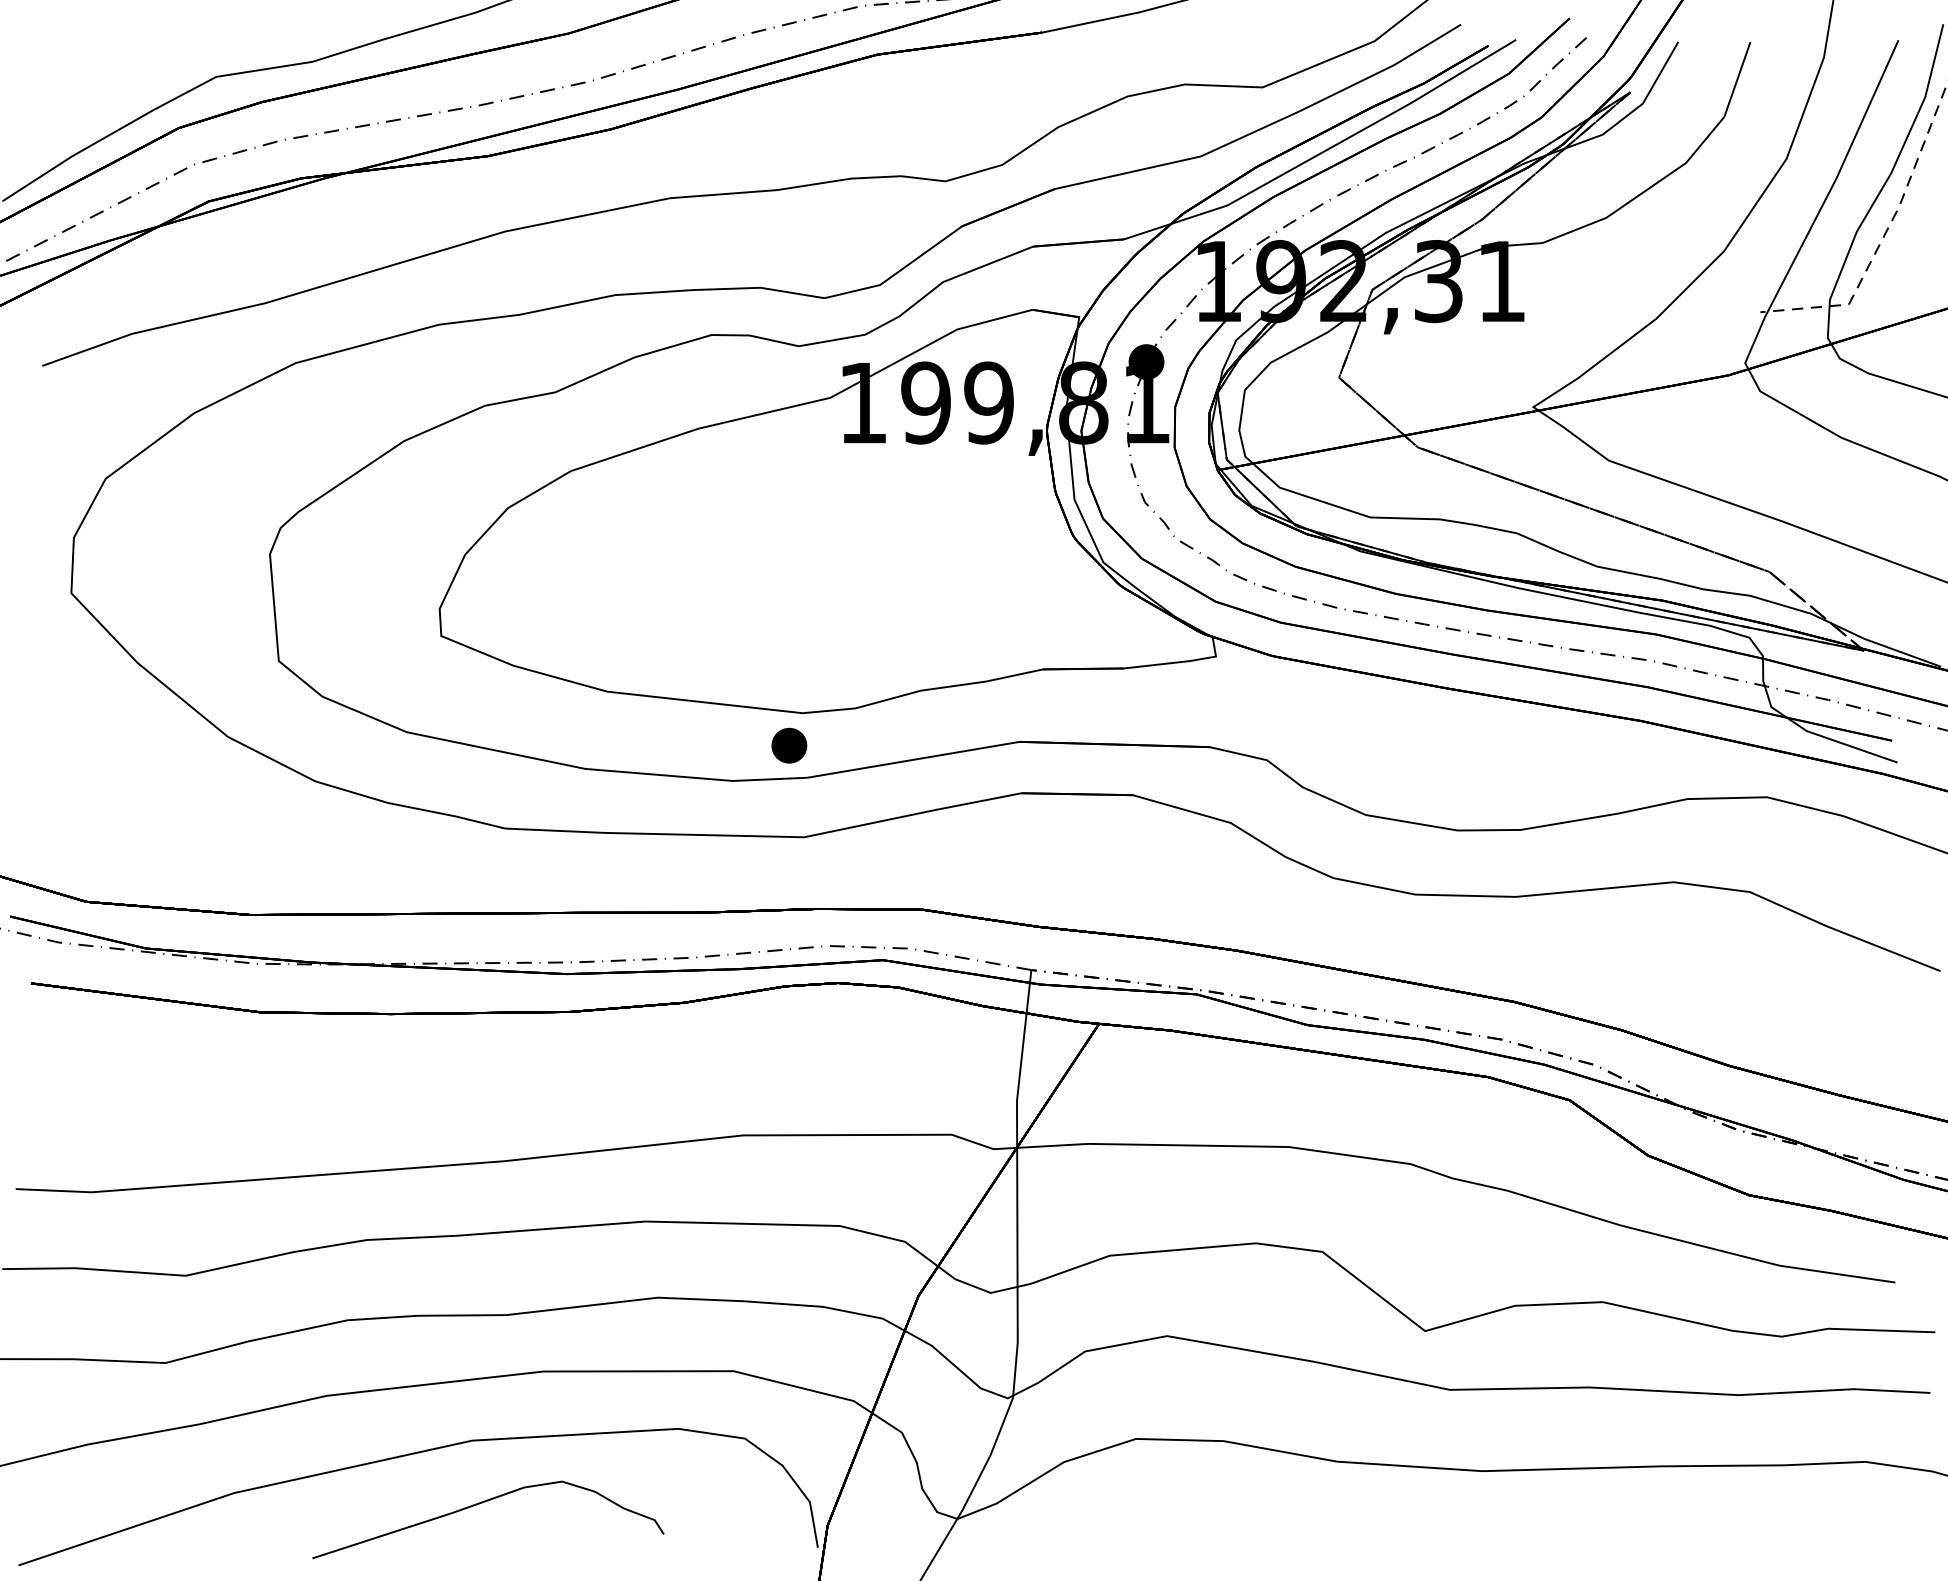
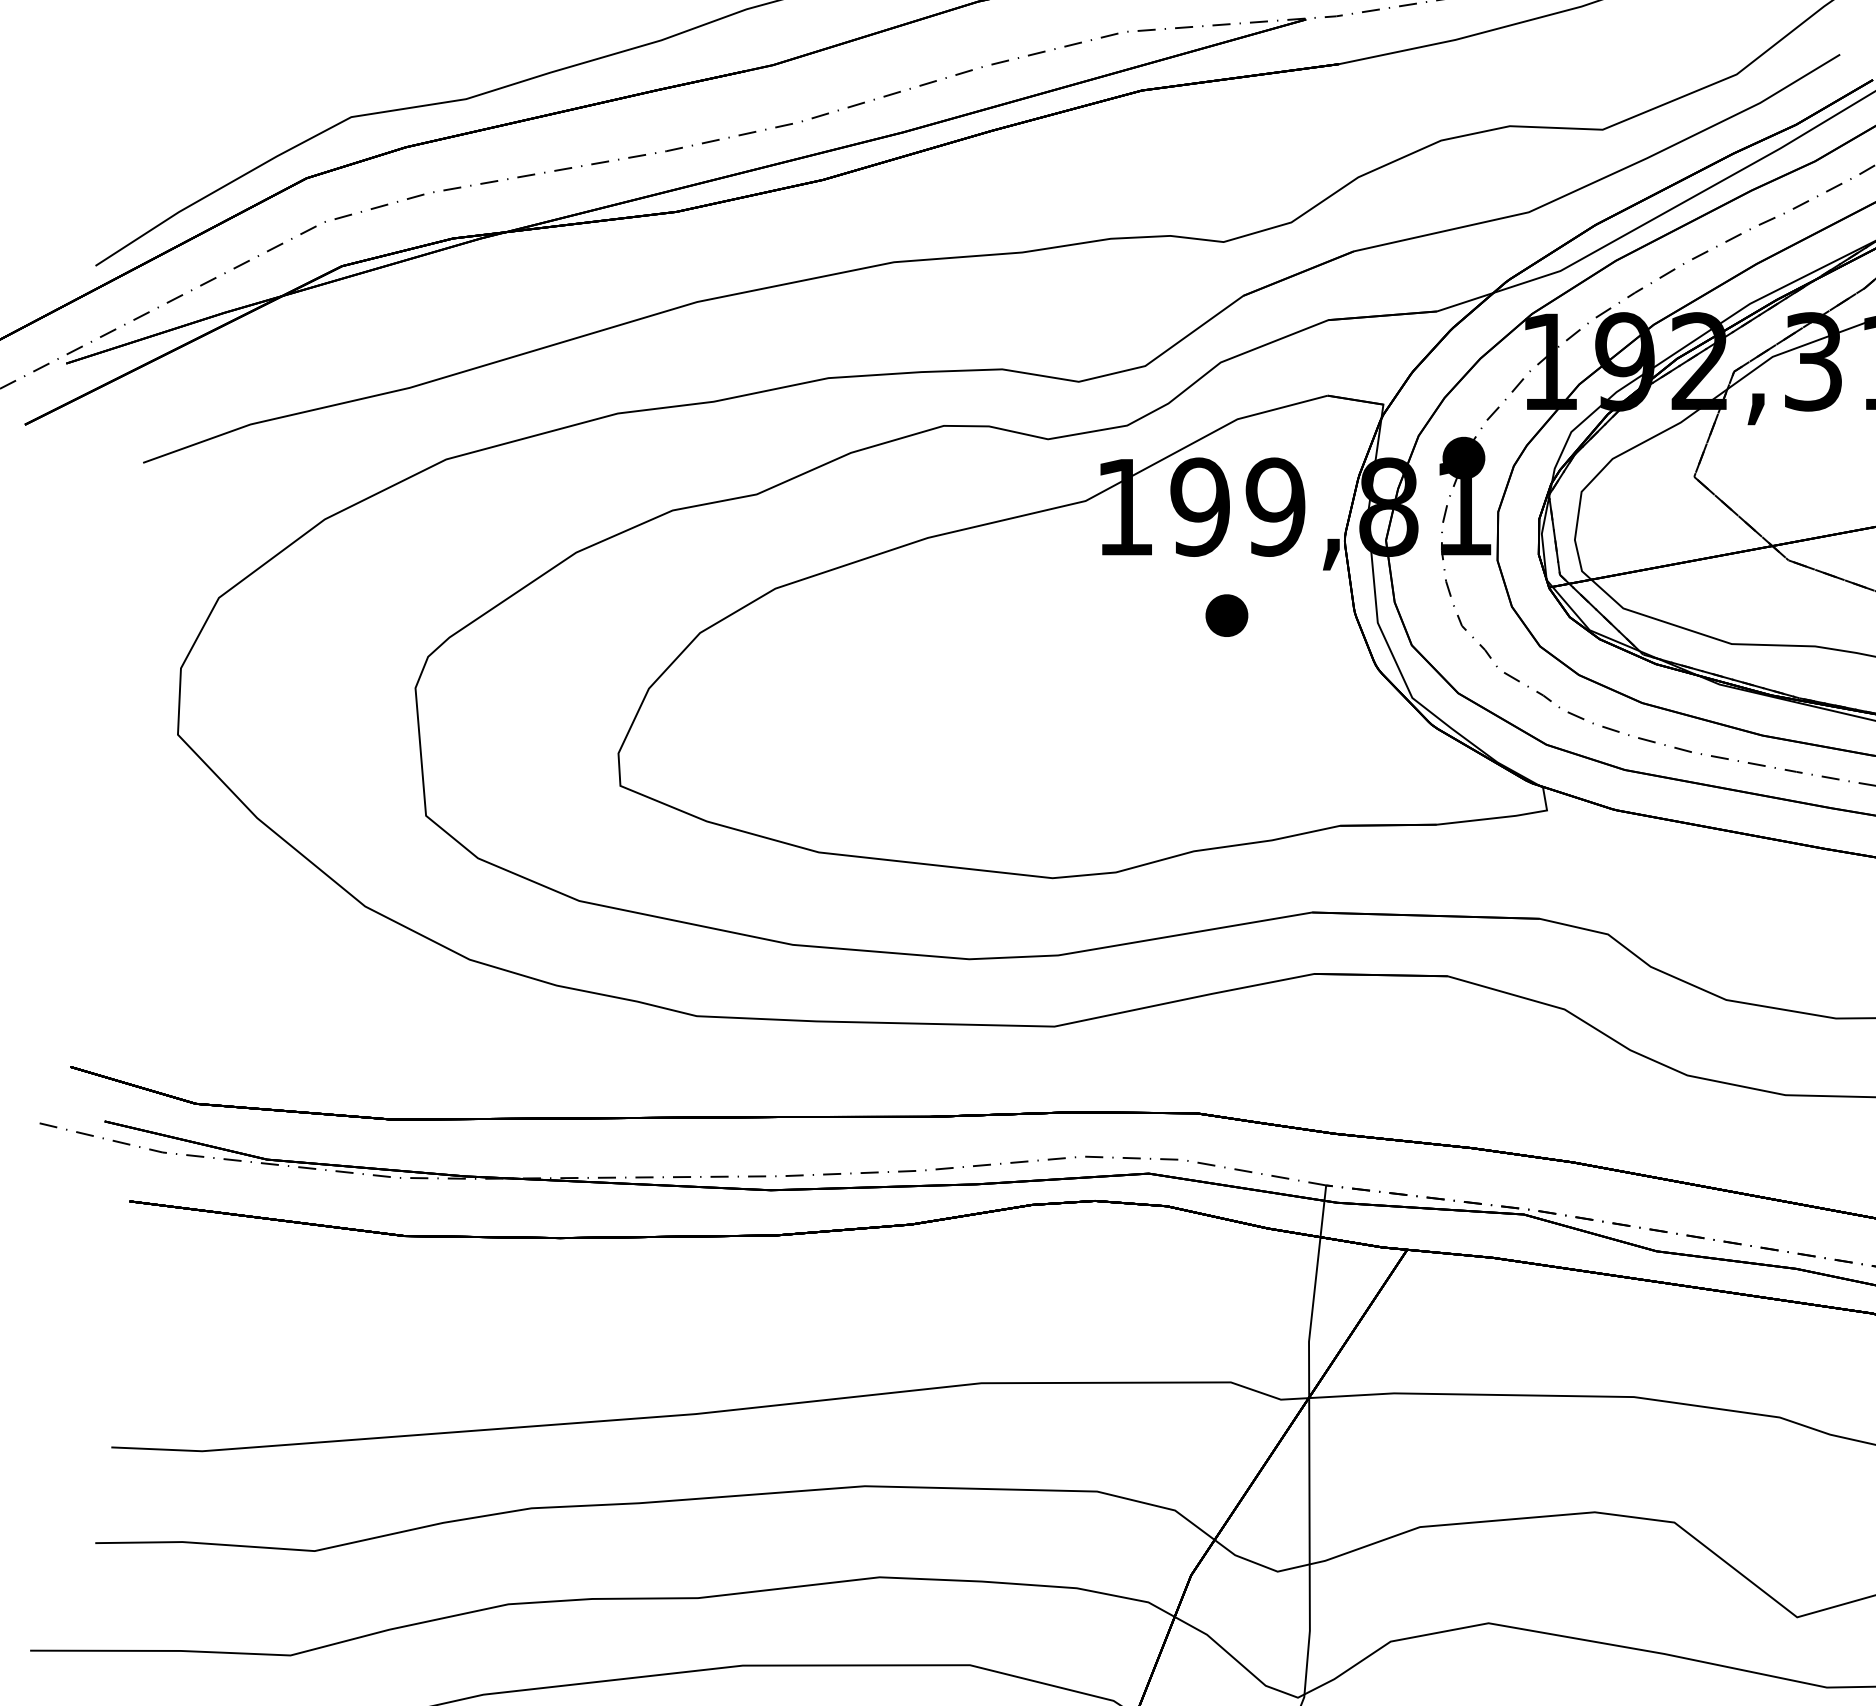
part: (789, 745) -> (1227, 615), moved

